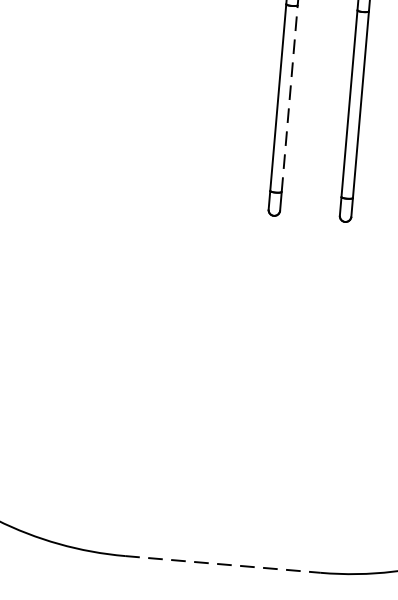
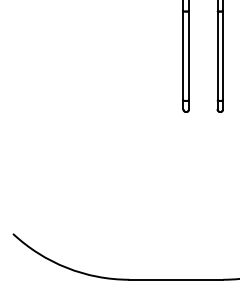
line: (288, 98) -> (188, 55), dashed -> solid
line: (223, 563) -> (176, 279), dashed -> solid

